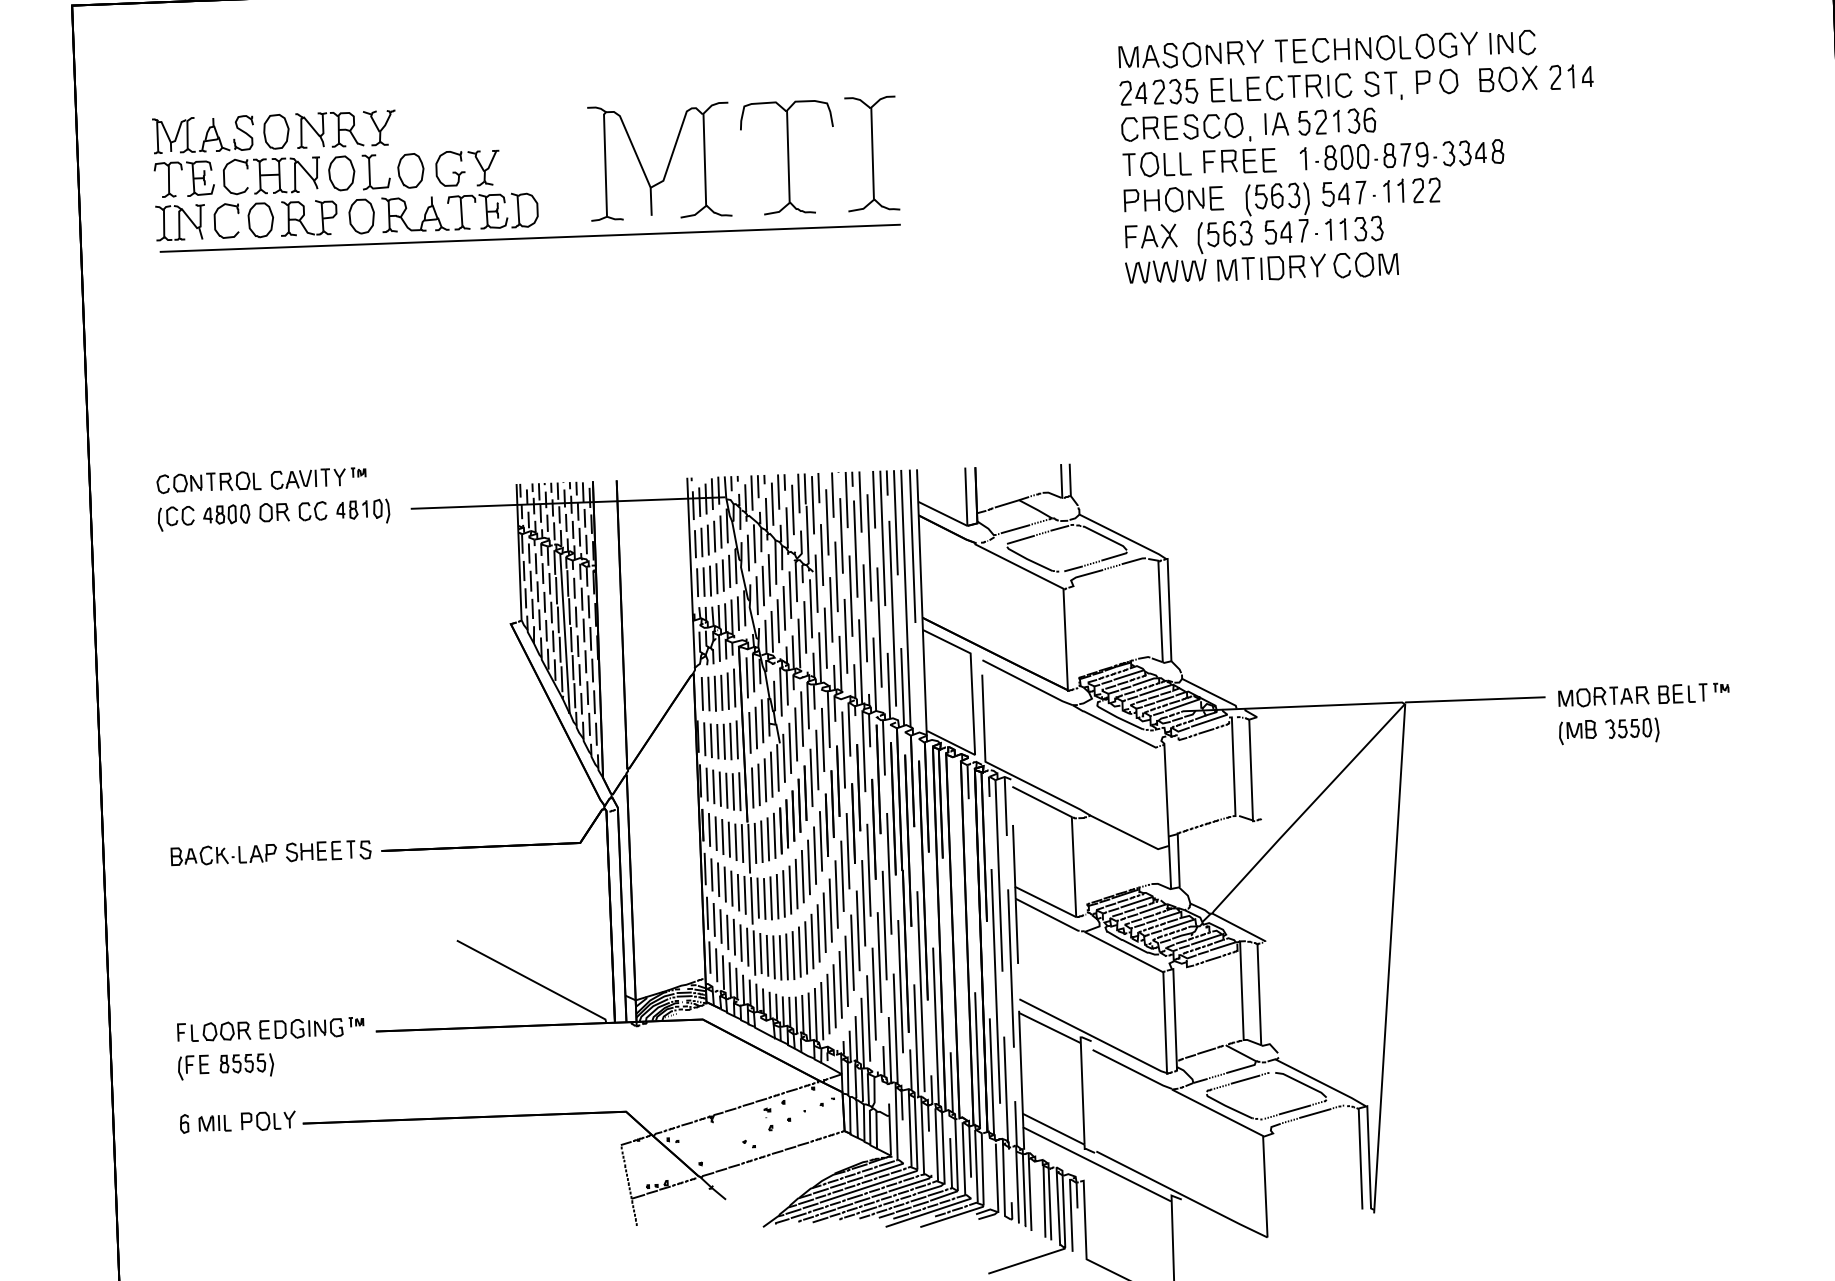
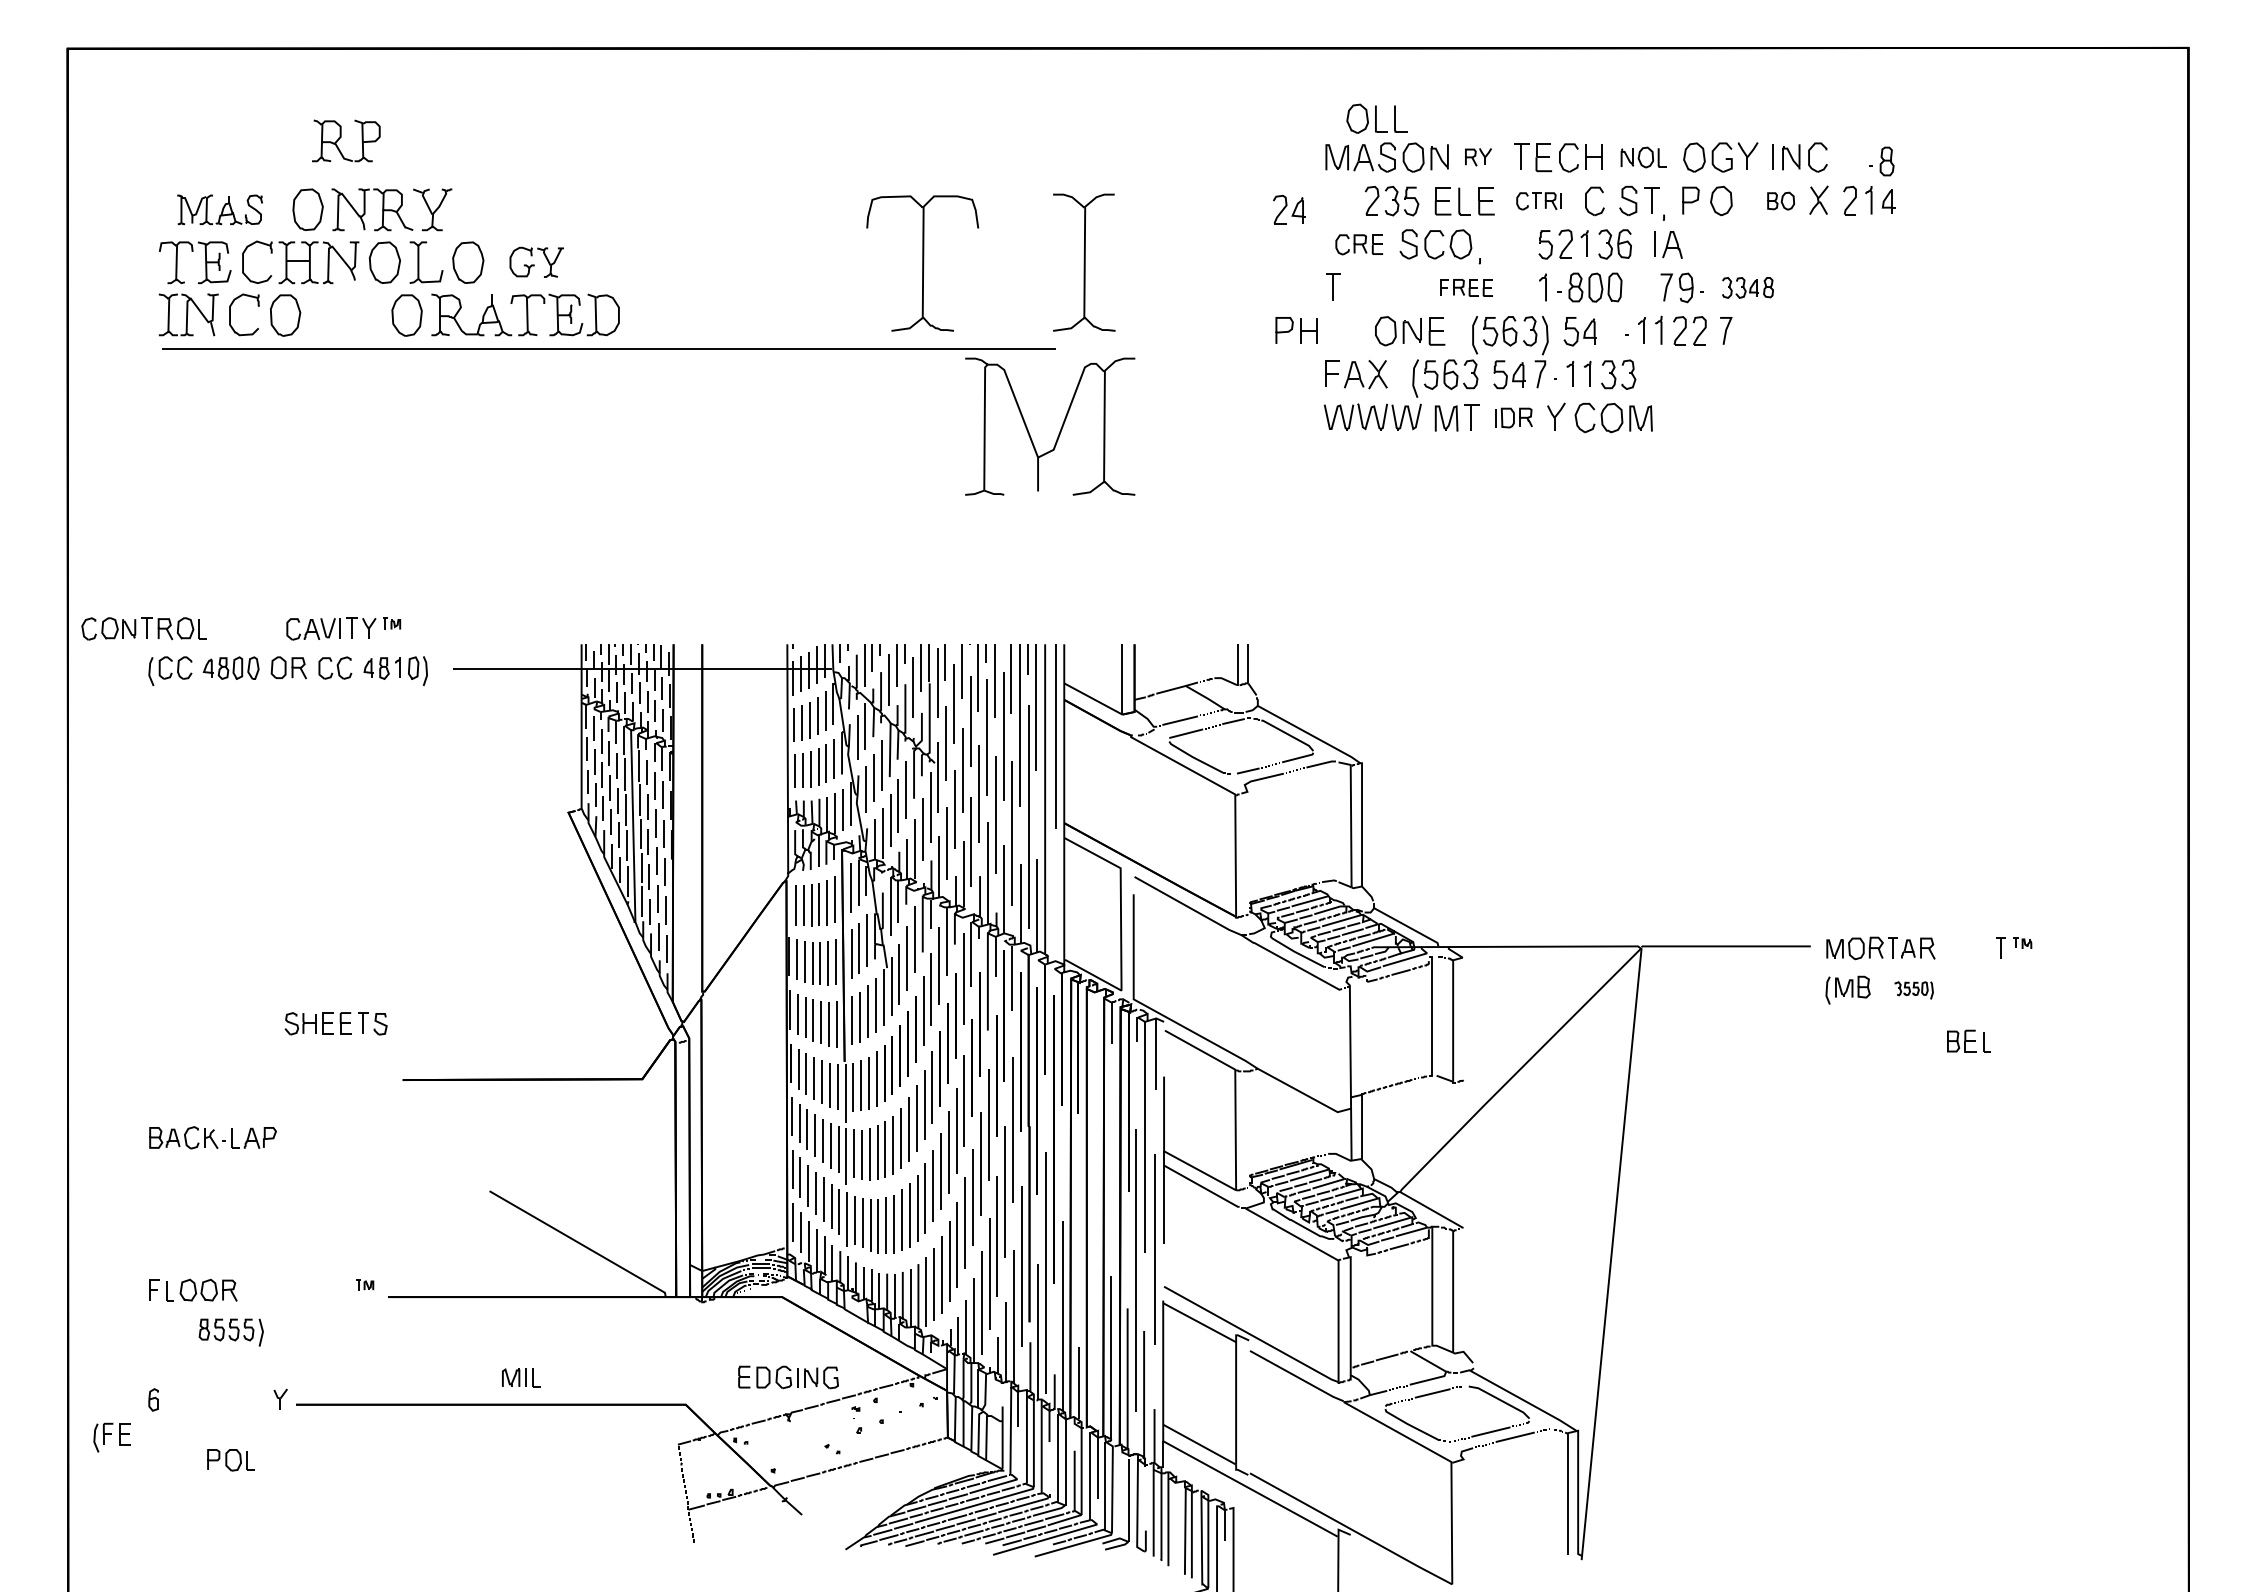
part: (1382, 47) -> (1643, 157), size x0.7
part: (1245, 52) -> (1478, 157), size x0.6
part: (1497, 80) -> (1780, 201), size x0.6
part: (1297, 87) -> (1538, 201), size x0.6
part: (1133, 92) -> (1289, 209), moved
part: (1276, 124) -> (1668, 244), moved
part: (1149, 128) -> (1359, 244), size x0.7
part: (202, 134) -> (219, 209), size x0.7
part: (1473, 152) -> (1747, 287), size x0.7
part: (872, 153) -> (1084, 262), moved
part: (1385, 155) -> (1881, 161), moved
part: (1239, 161) -> (1466, 287), size x0.6
part: (668, 162) -> (1060, 428), moved
part: (1165, 163) -> (1376, 118), moved
part: (467, 168) -> (536, 262), size x0.7
line: (1361, 192) -> (1726, 330), moved
part: (1141, 200) -> (1296, 330), moved
part: (309, 217) -> (346, 140), moved
part: (1282, 267) -> (1513, 417), size x0.7
part: (208, 482) -> (143, 628), moved
part: (1676, 693) -> (1968, 1040), moved
part: (1632, 730) -> (1914, 990), size x0.6
part: (328, 850) -> (335, 1023), moved
part: (223, 854) -> (212, 1137), moved
part: (301, 1028) -> (788, 1377), moved
part: (193, 1067) -> (111, 1437), moved
part: (260, 1121) -> (230, 1460), moved
part: (215, 1123) -> (521, 1377), moved

